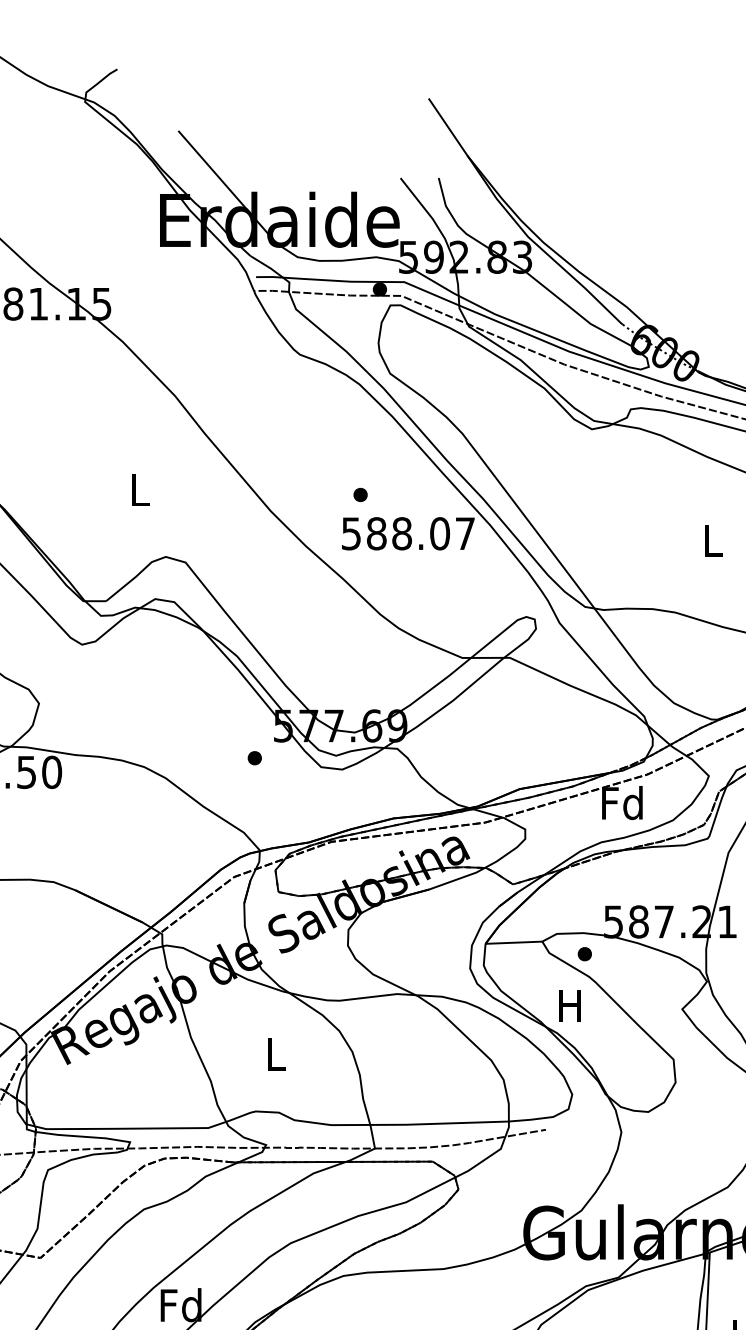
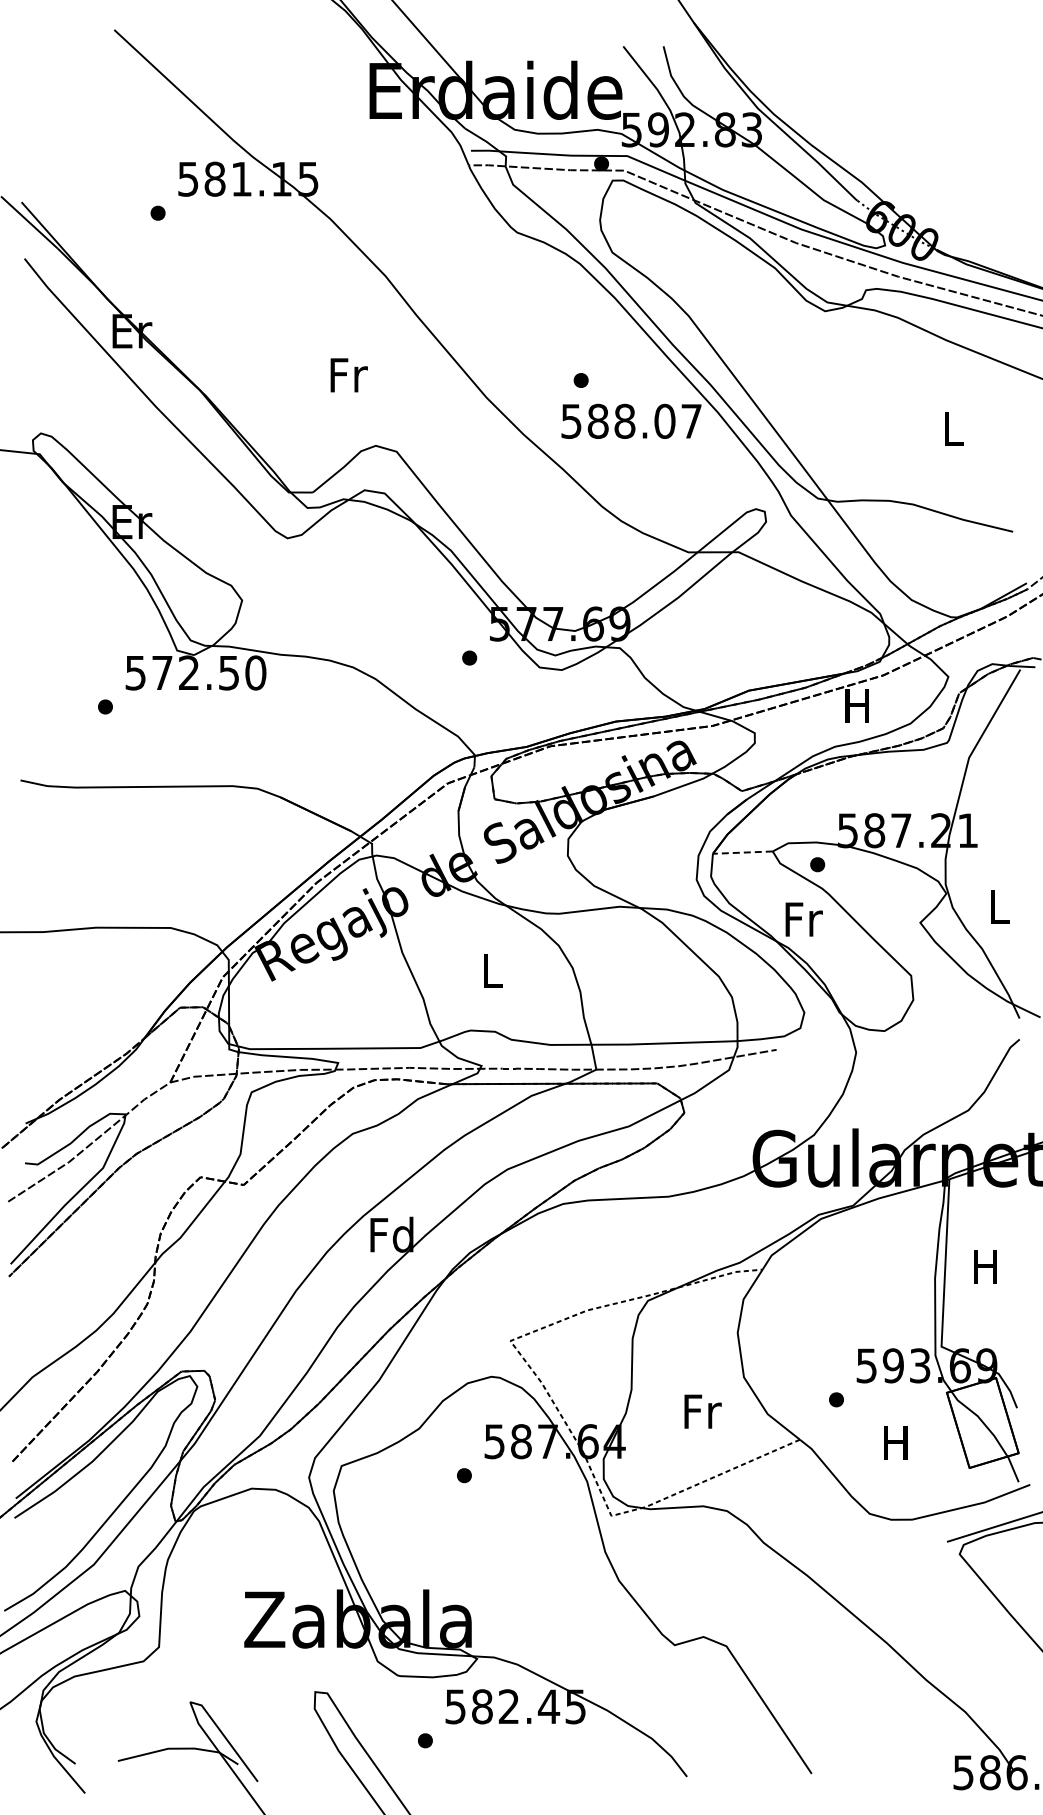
text: (139, 490) -> (348, 375), L -> Fr
text: (621, 803) -> (856, 705), Fd -> H
line: (513, 942) -> (742, 852), solid -> dashed
text: (571, 1006) -> (803, 919), H -> Fr

